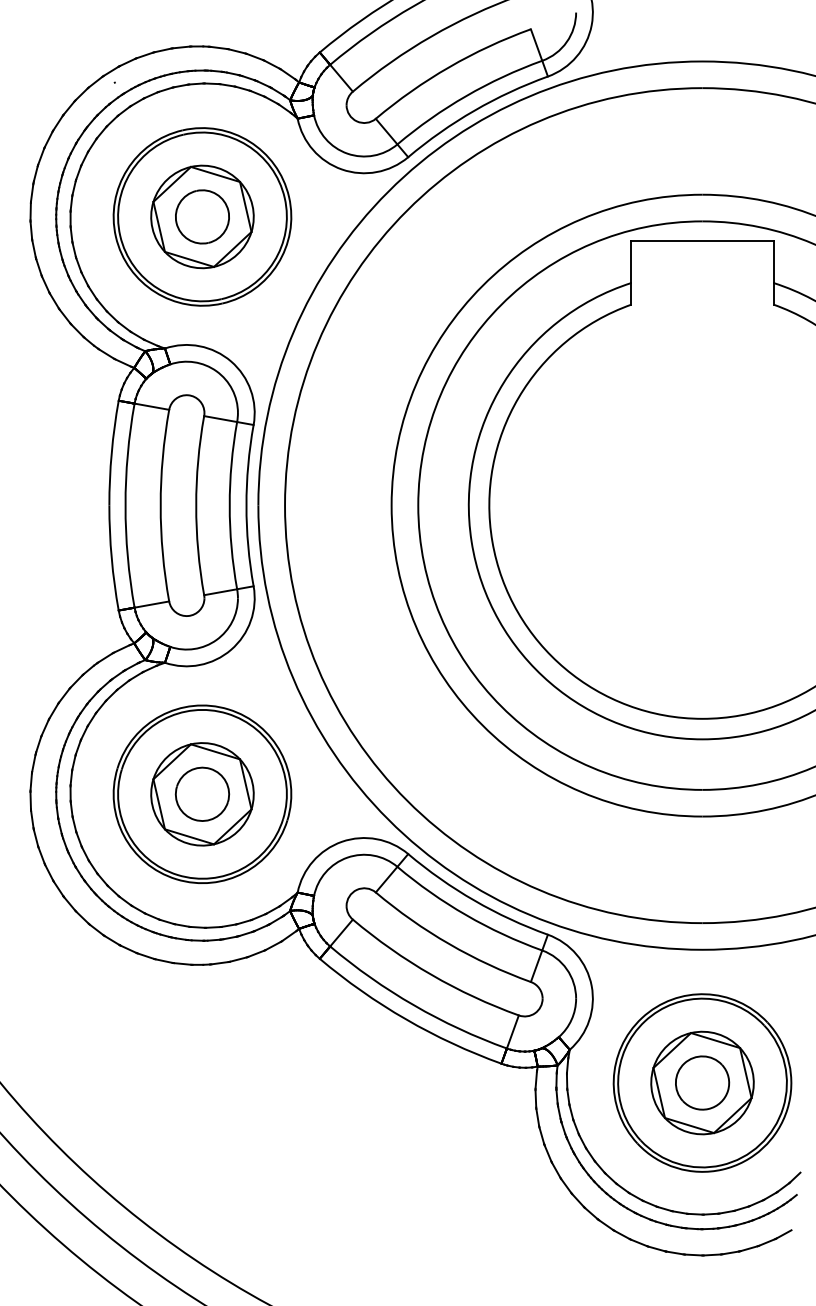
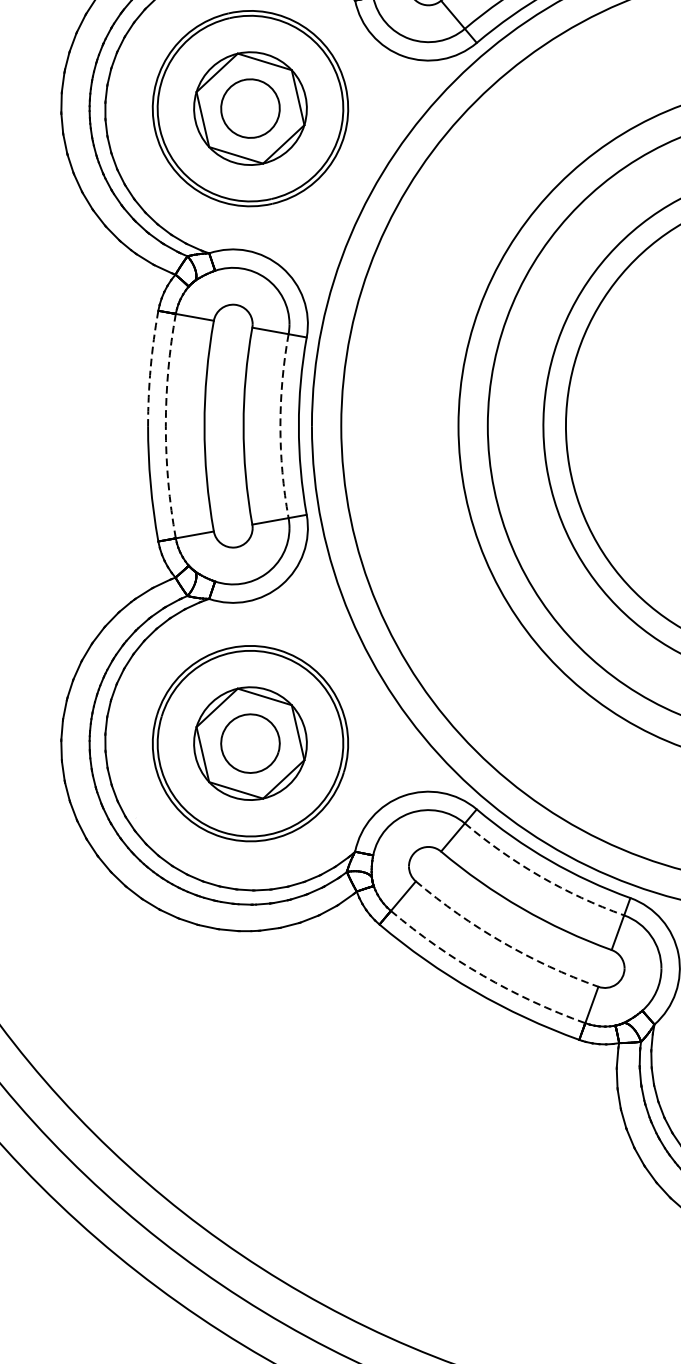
arc: (111, 453) -> (150, 368), solid -> dashed
arc: (125, 505) -> (165, 425), solid -> dashed
arc: (229, 505) -> (280, 425), solid -> dashed
arc: (466, 915) -> (540, 876), solid -> dashed
arc: (431, 974) -> (502, 941), solid -> dashed
arc: (414, 1005) -> (483, 975), solid -> dashed

